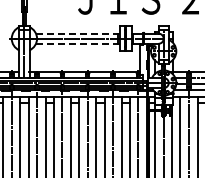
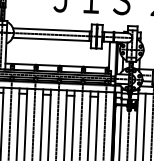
line: (77, 33) -> (51, 29), dashed -> solid
line: (78, 43) -> (52, 39), dashed -> solid

